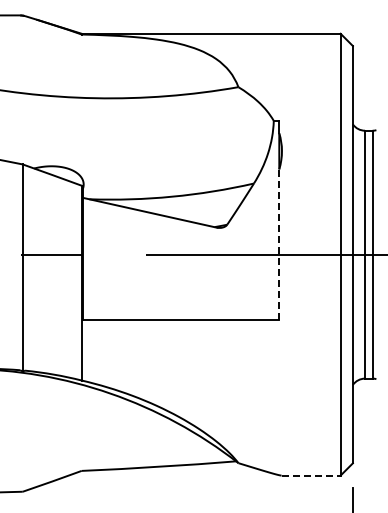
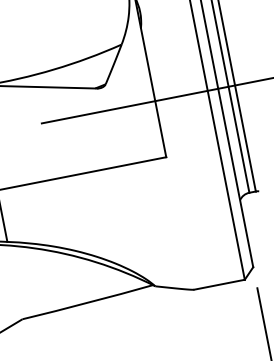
line: (279, 244) -> (153, 92), dashed -> solid
line: (311, 475) -> (219, 284), dashed -> solid

